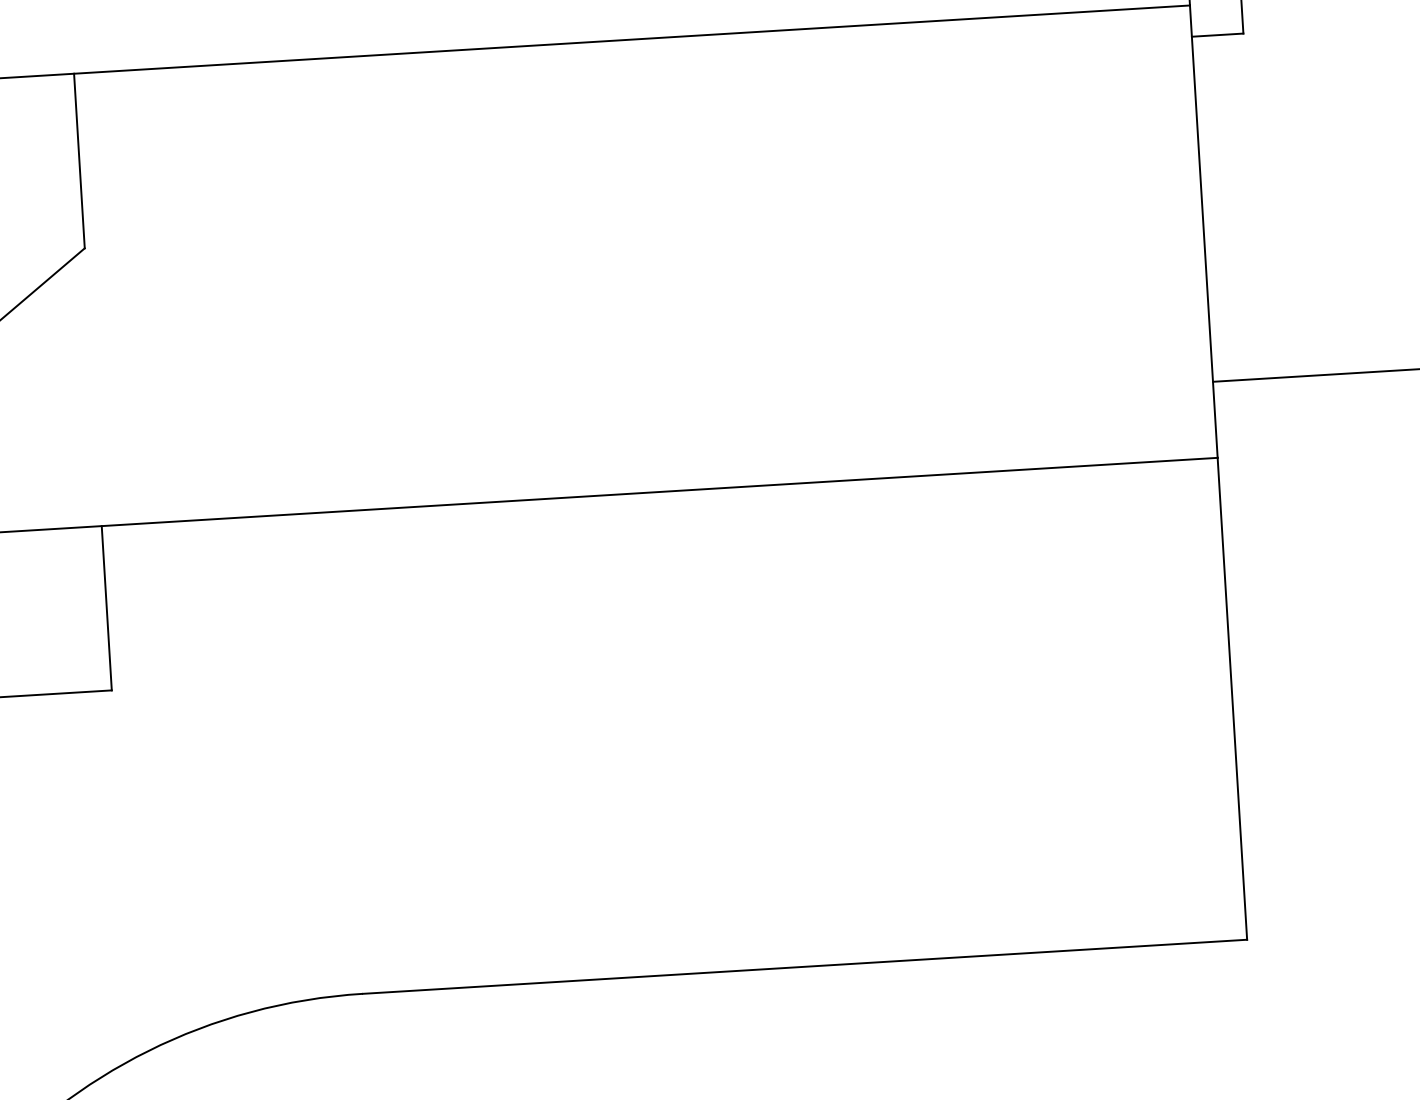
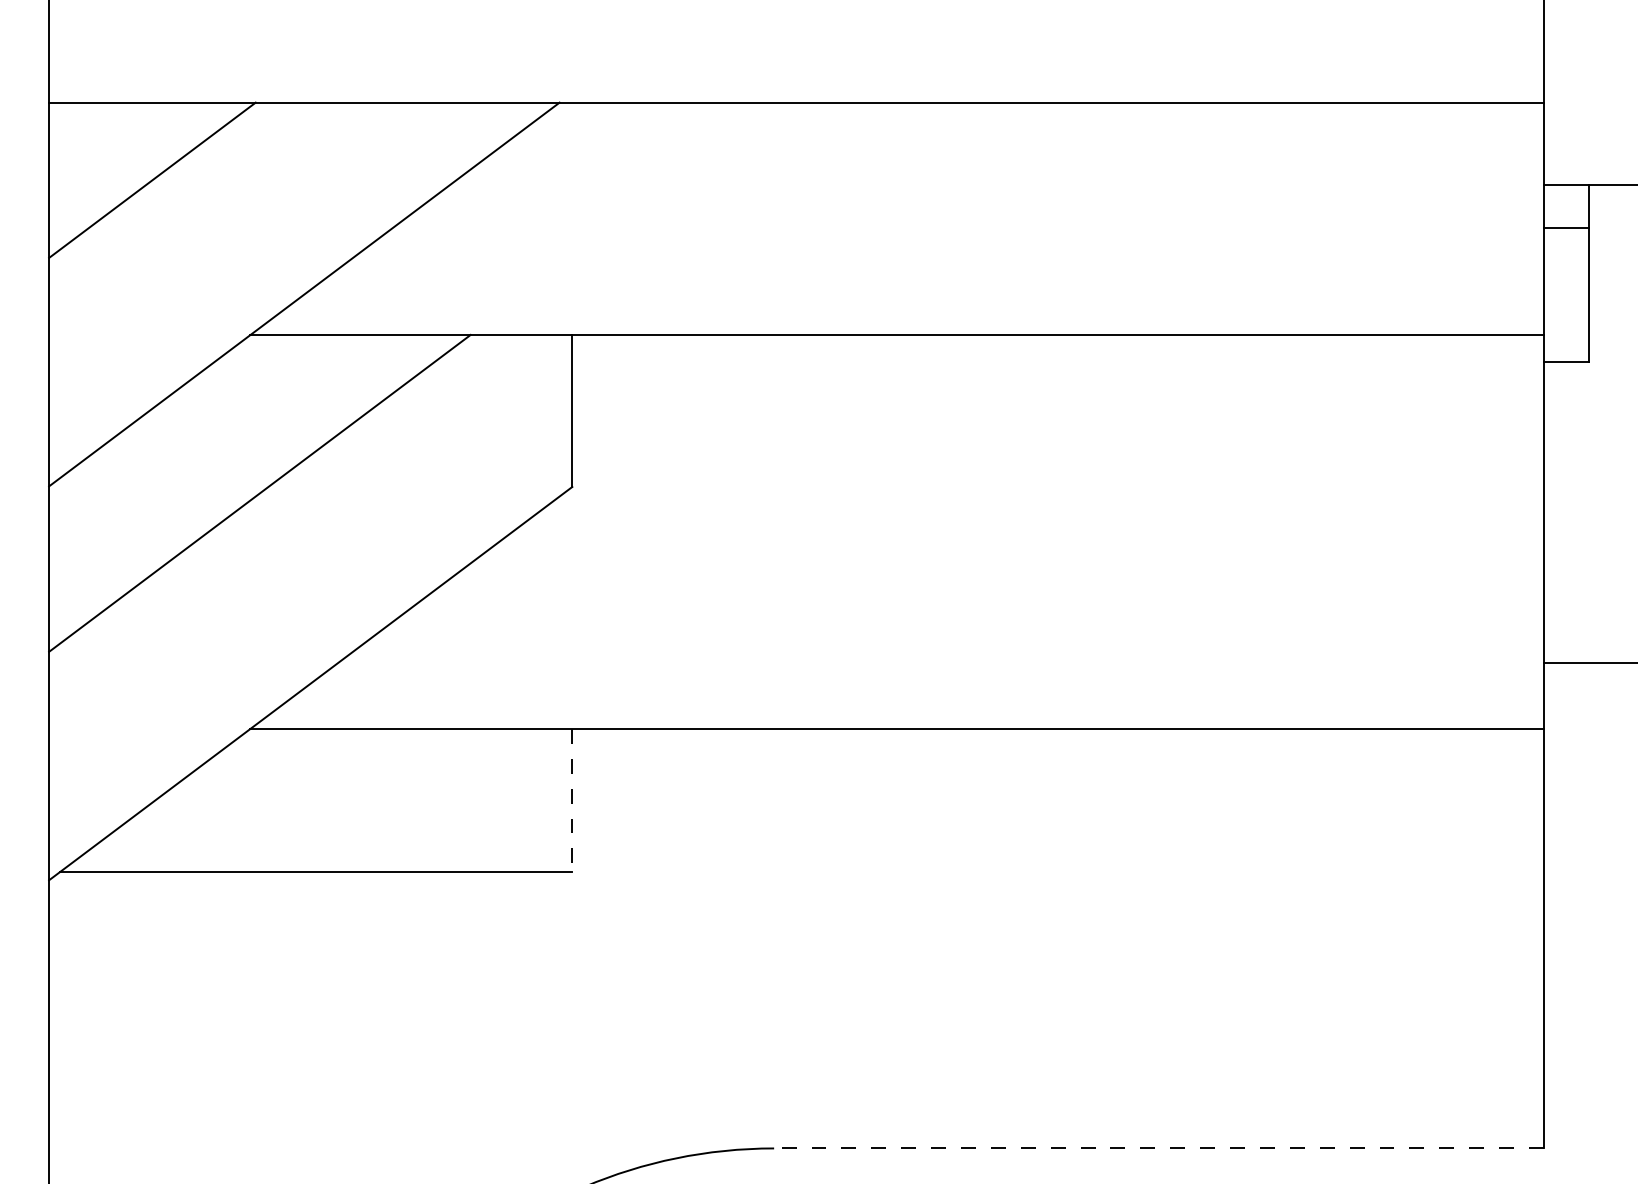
line: (106, 608) -> (572, 800), solid -> dashed
line: (805, 966) -> (1159, 1148), solid -> dashed

